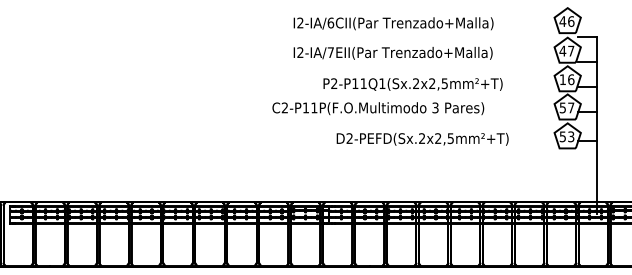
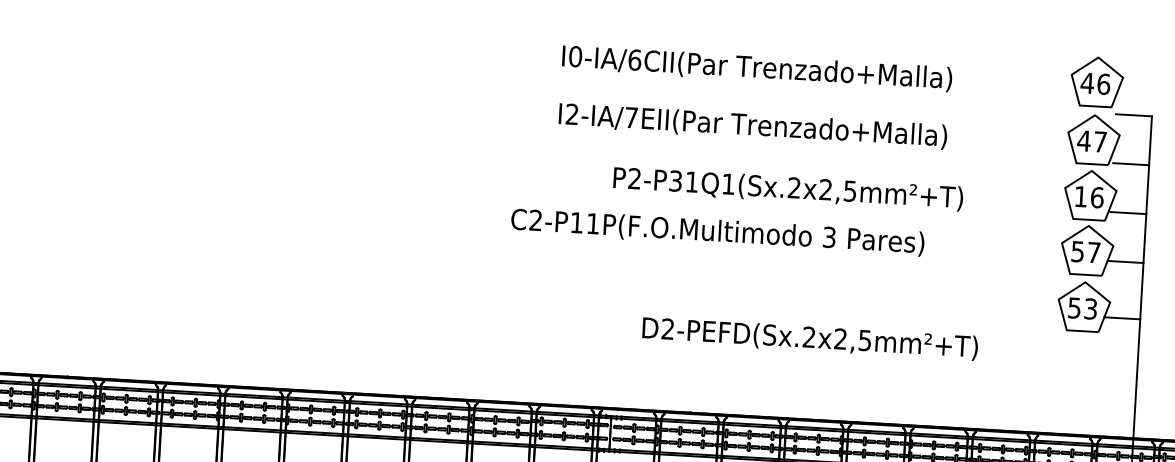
text: (300, 22) -> (575, 55), I2-IA/6CII(Par -> I0-IA/6CII(Par
text: (355, 83) -> (676, 180), P2-P11Q1(Sx.2x2,5mm -> P2-P31Q1(Sx.2x2,5mm
text: (422, 138) -> (809, 337), moved

